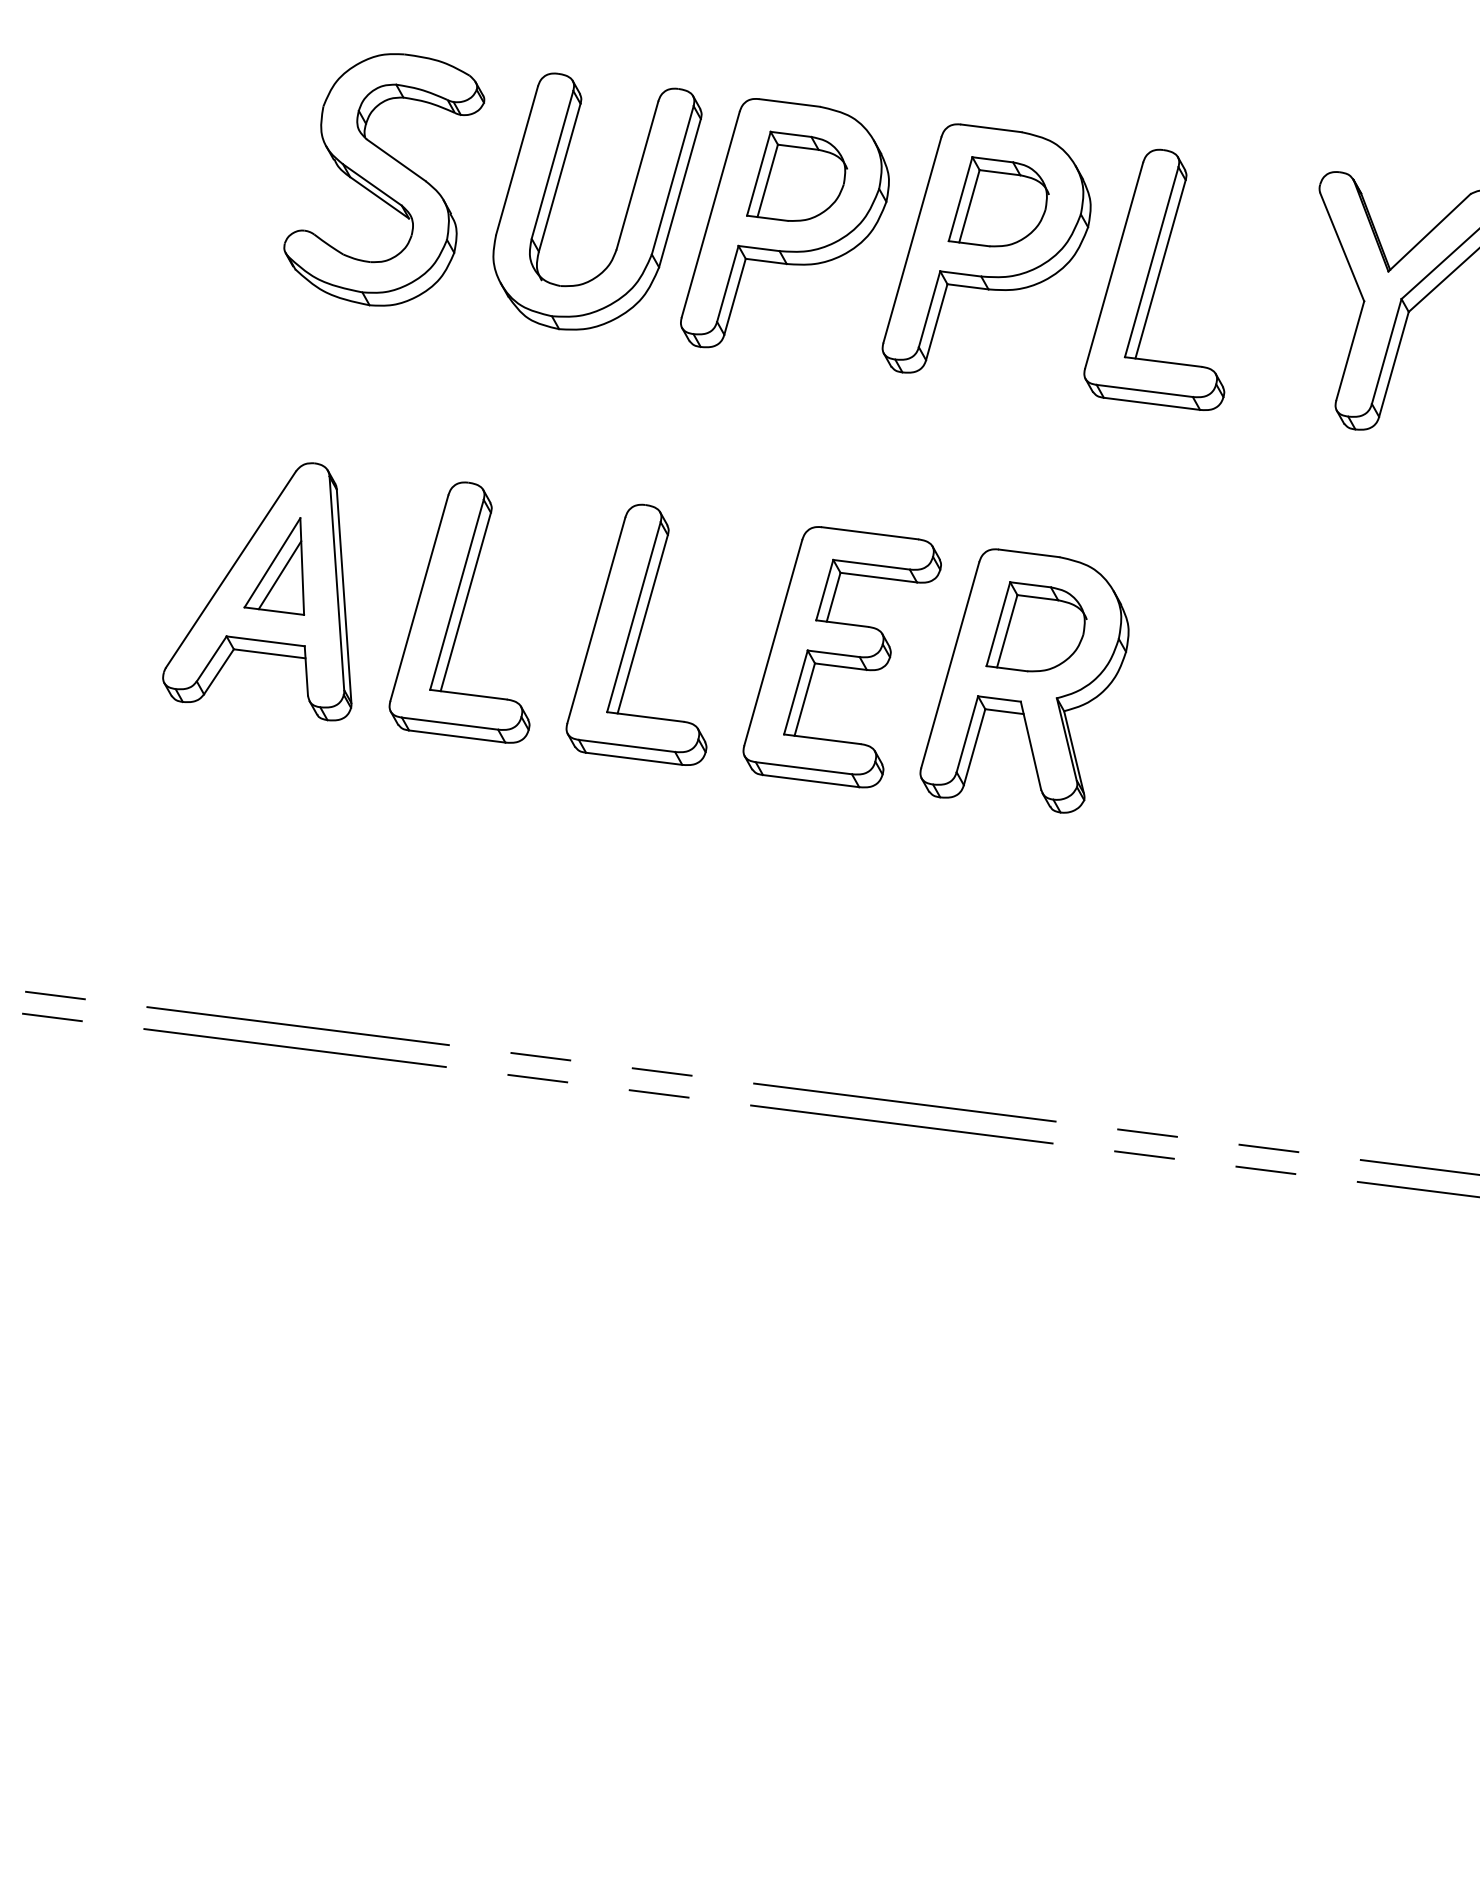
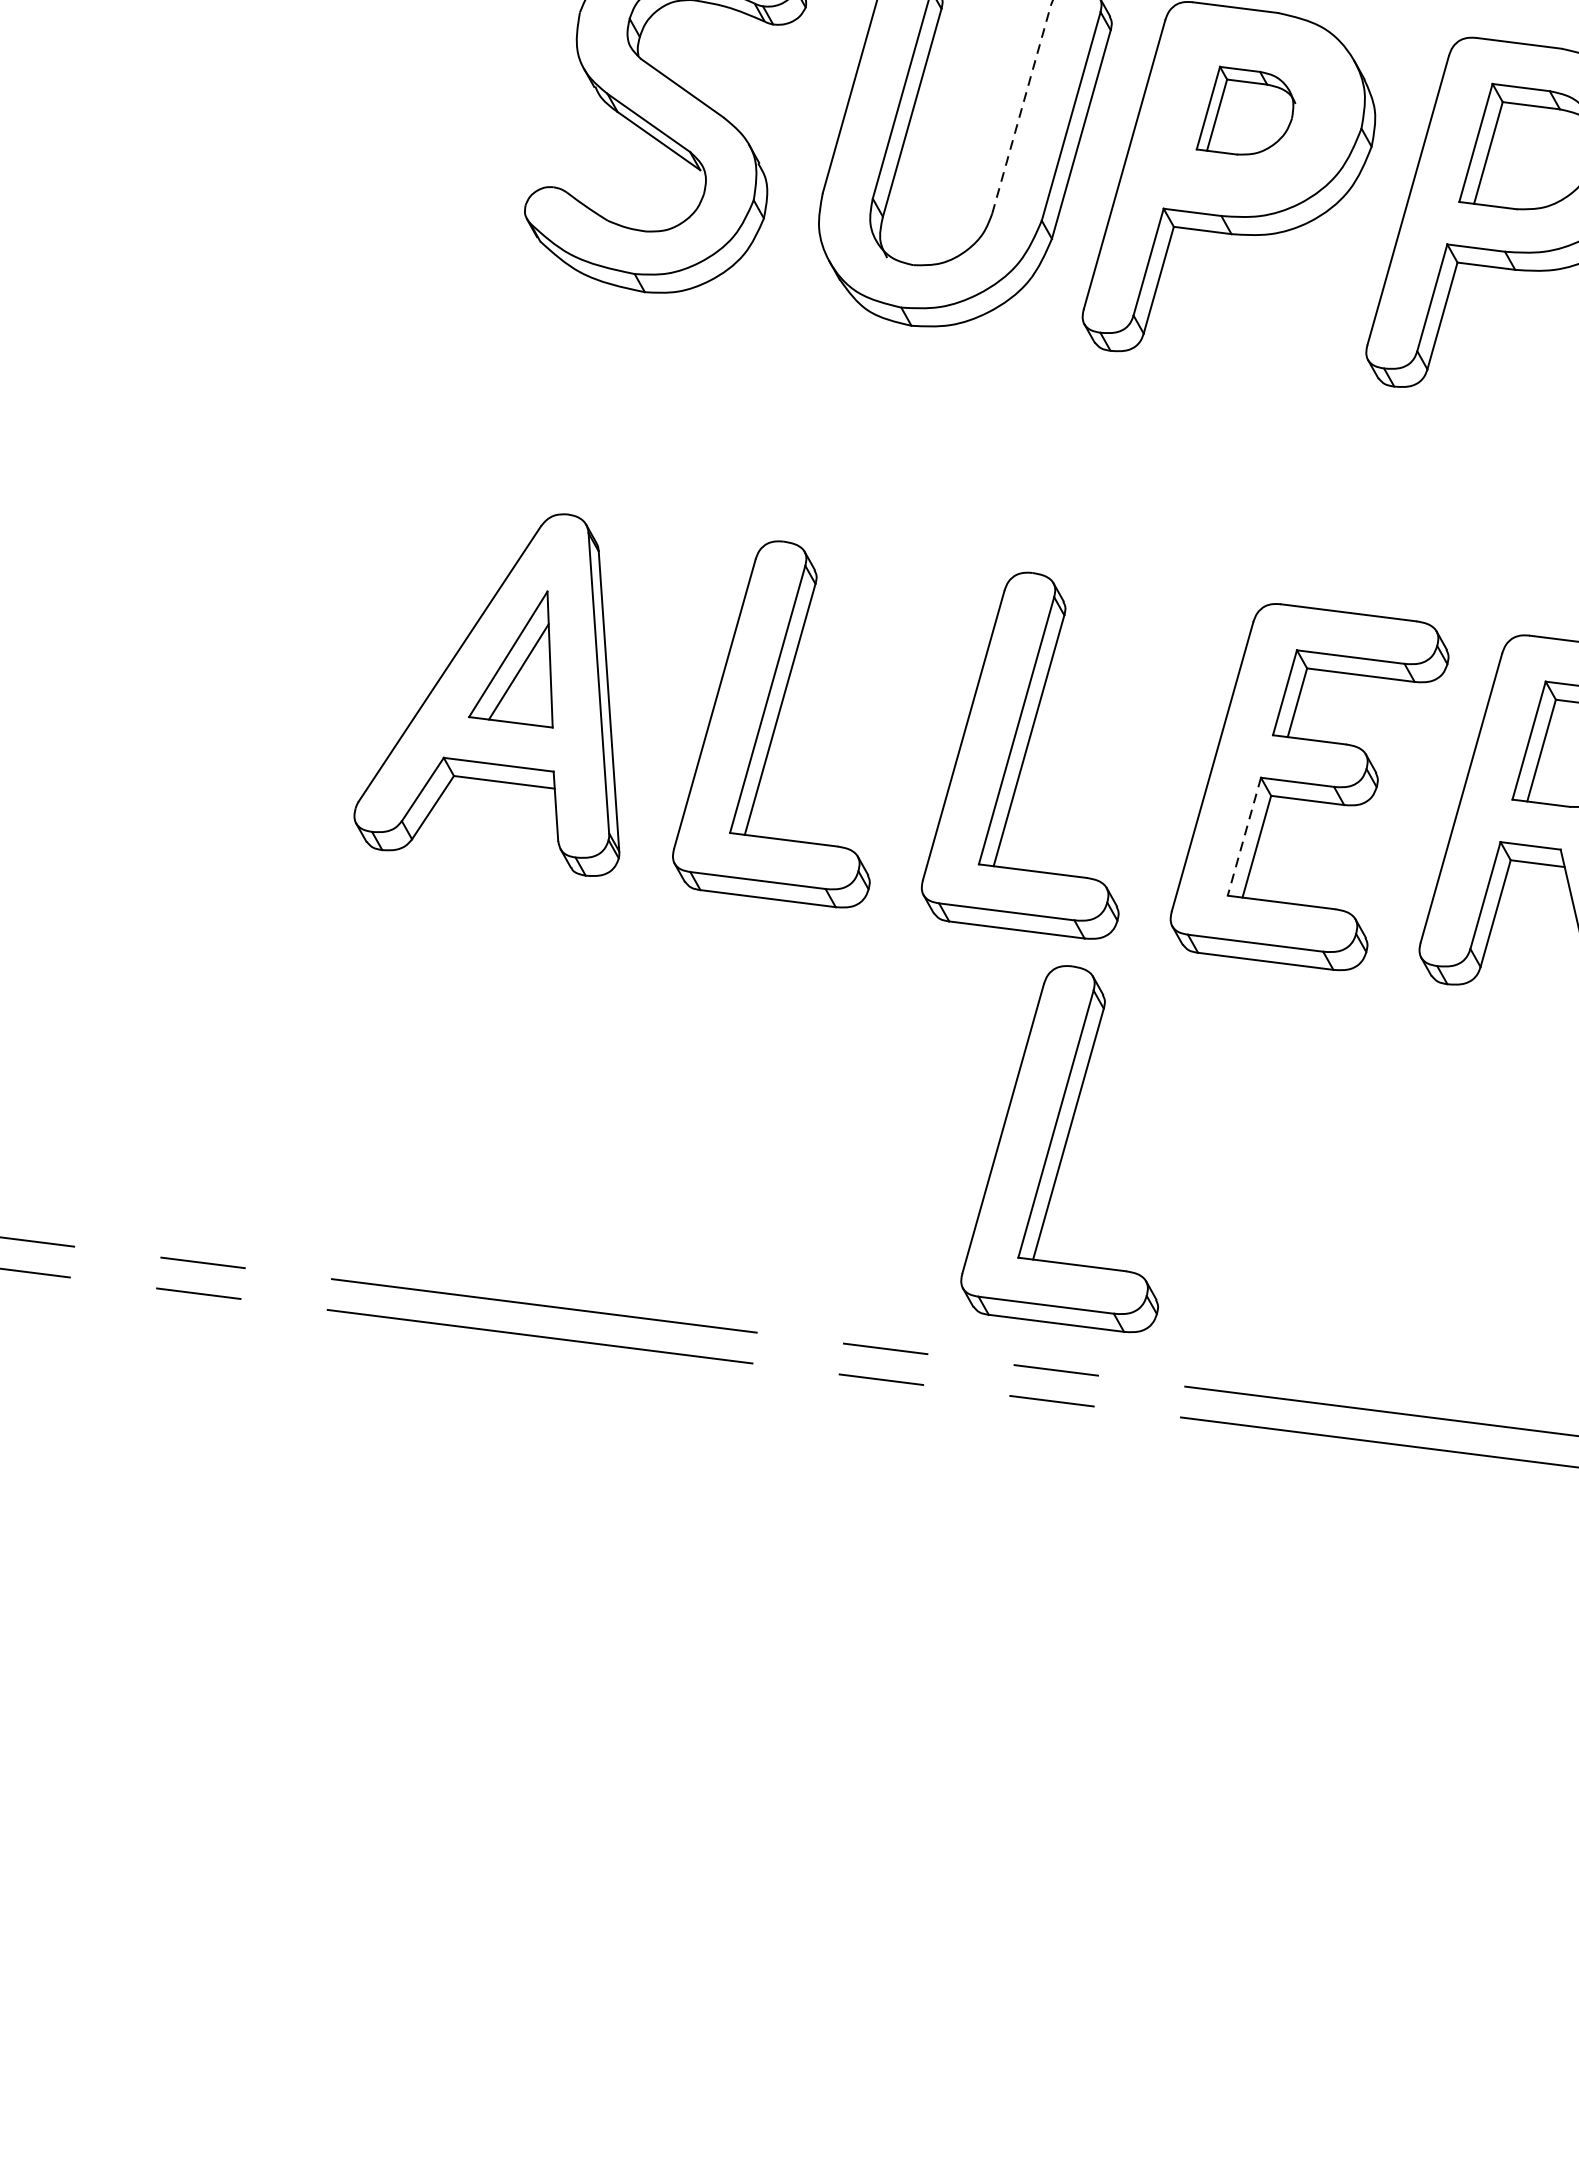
line: (637, 175) -> (1021, 109), solid -> dashed
part: (796, 175) -> (1245, 109), size x0.7
line: (795, 692) -> (1243, 836), solid -> dashed
part: (664, 914) -> (1059, 1148), added

